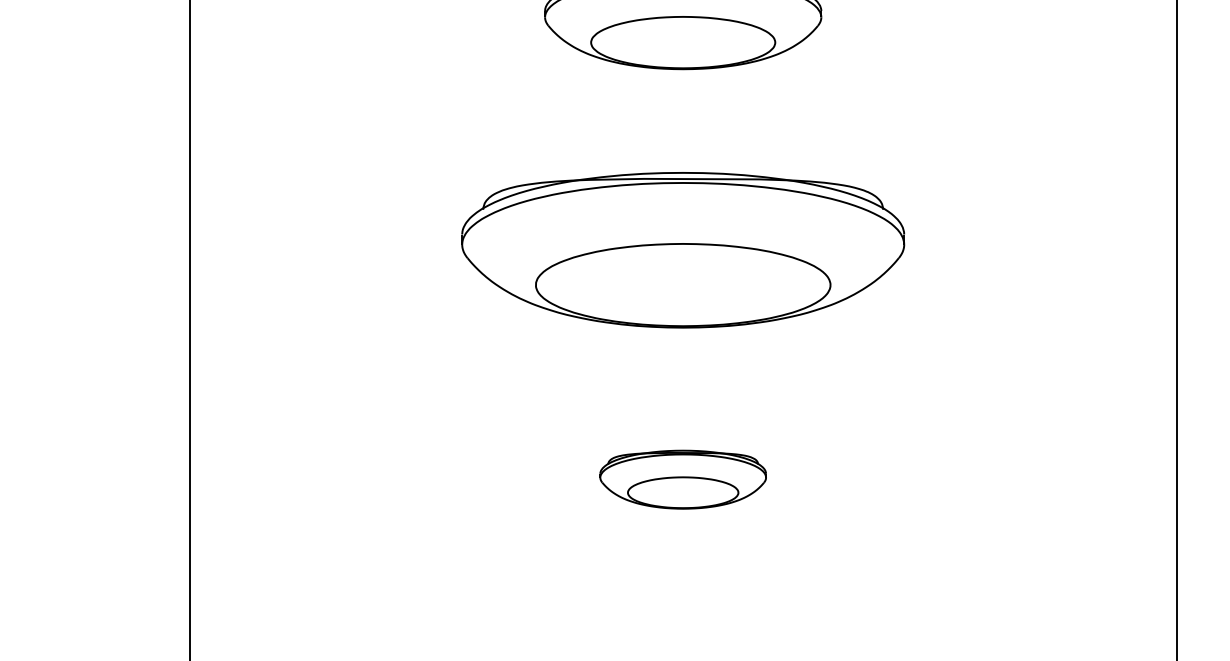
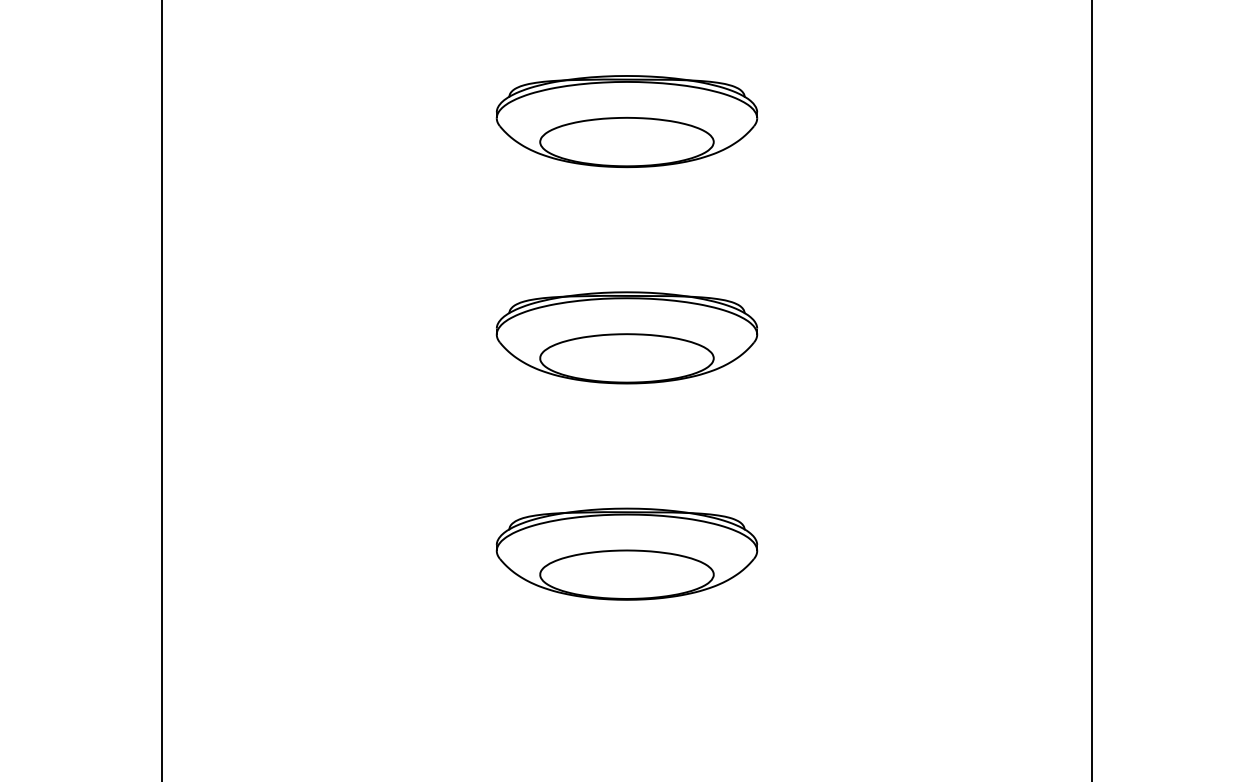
part: (682, 249) -> (626, 337), size x0.62
part: (682, 479) -> (626, 553), size x1.67

